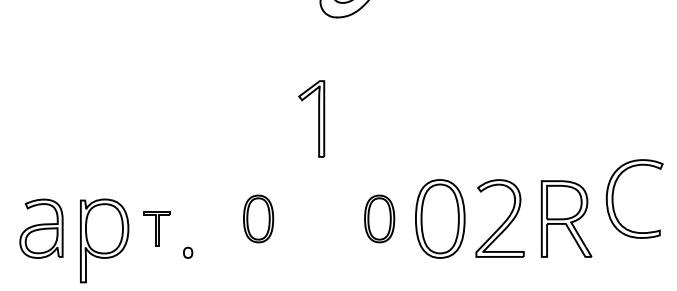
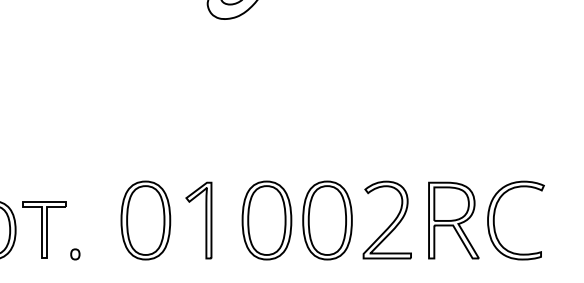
part: (318, 118) -> (205, 220), moved
part: (613, 198) -> (494, 220), moved
part: (258, 218) -> (145, 220), size x1.67
part: (379, 218) -> (266, 220), size x1.67
part: (157, 228) -> (44, 230), size x1.67

